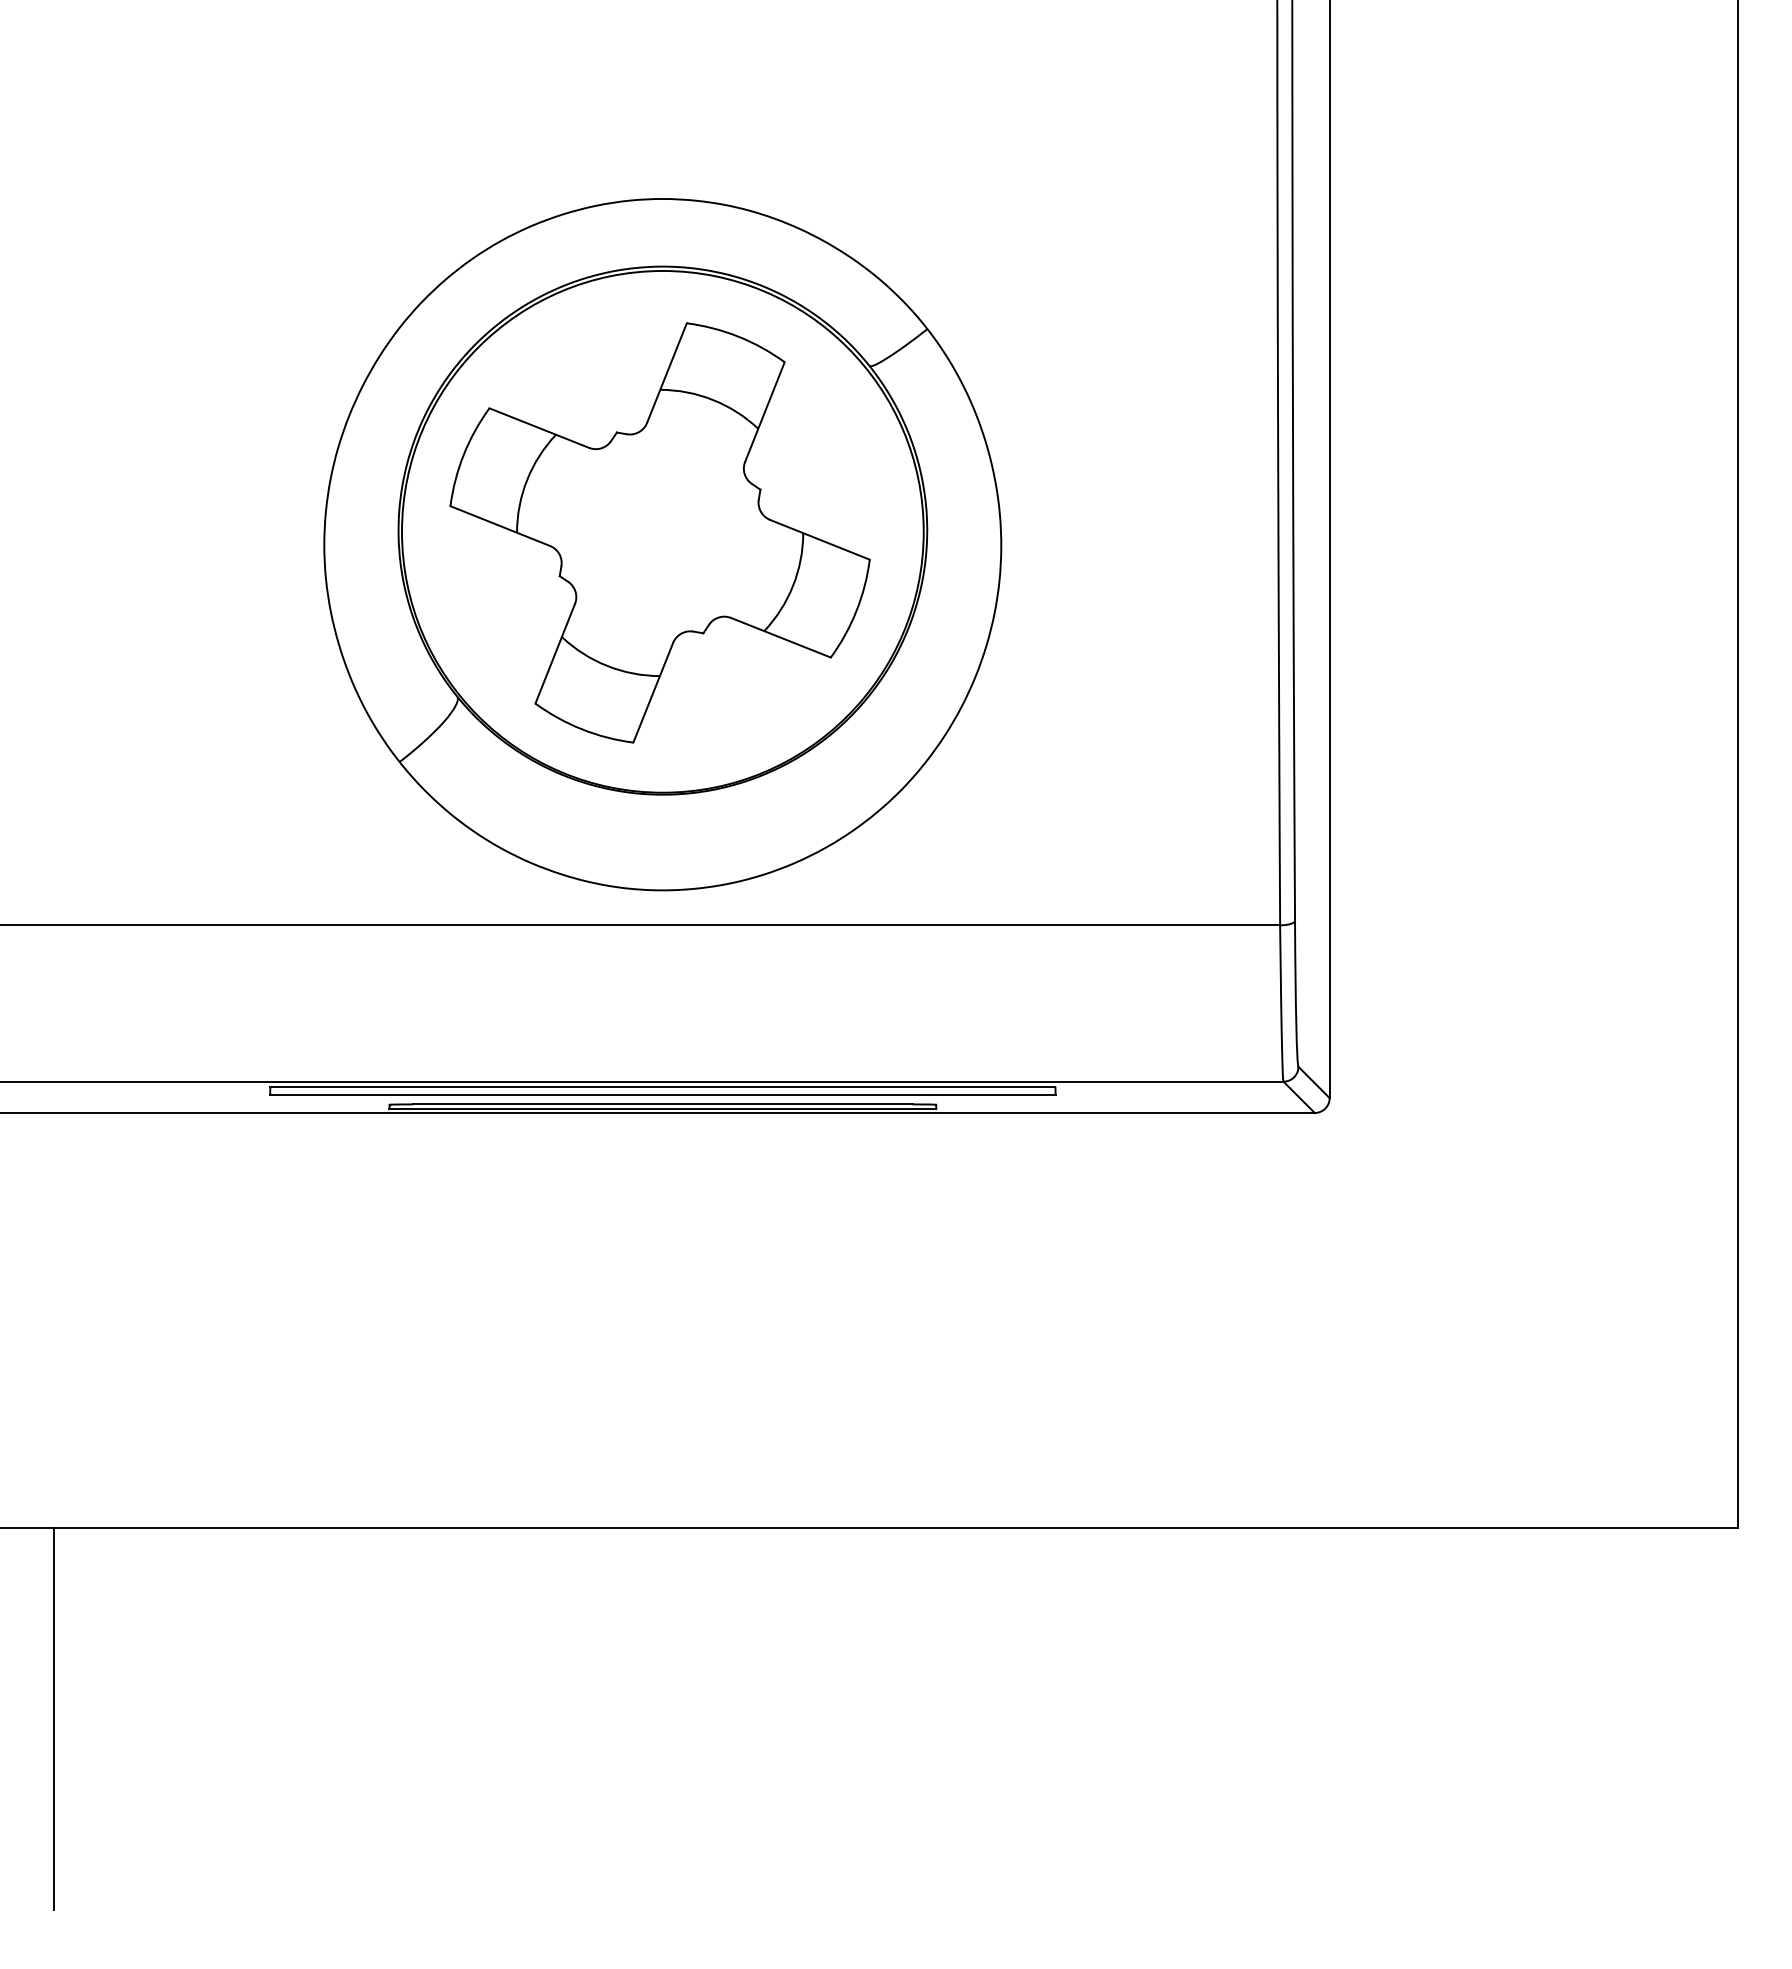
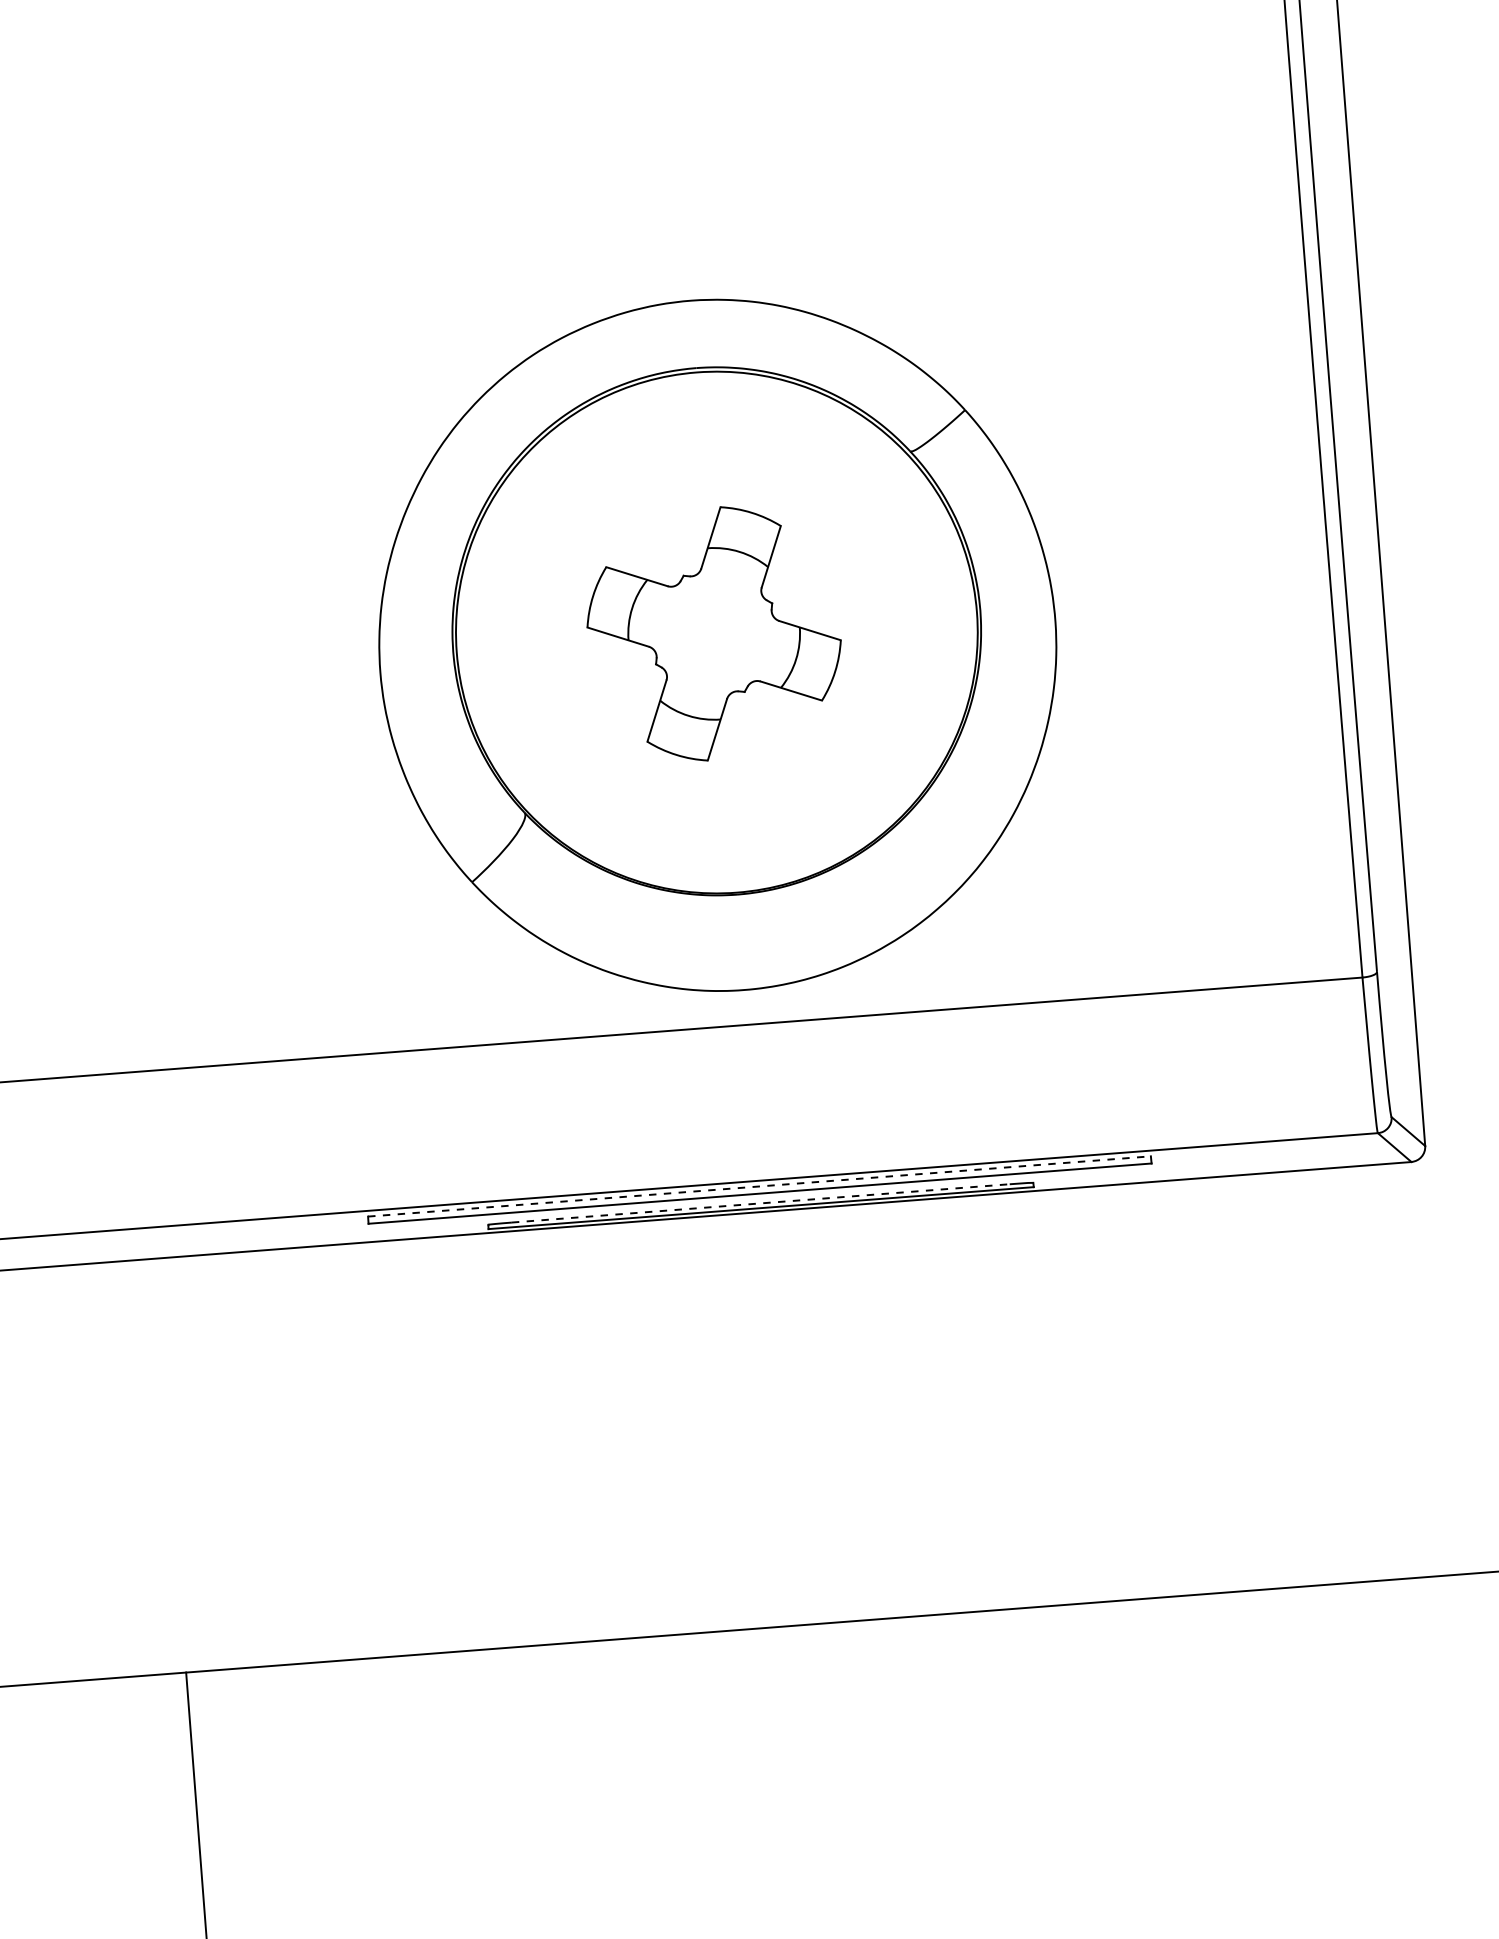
part: (659, 532) -> (713, 633), size x0.6
line: (662, 1087) -> (759, 1186), solid -> dashed
line: (662, 1104) -> (760, 1203), solid -> dashed

